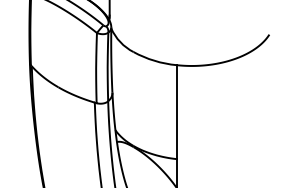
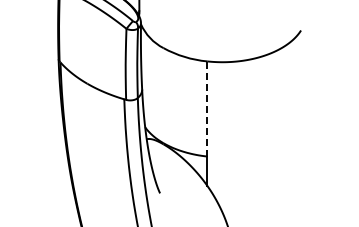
line: (176, 111) -> (207, 108), solid -> dashed

